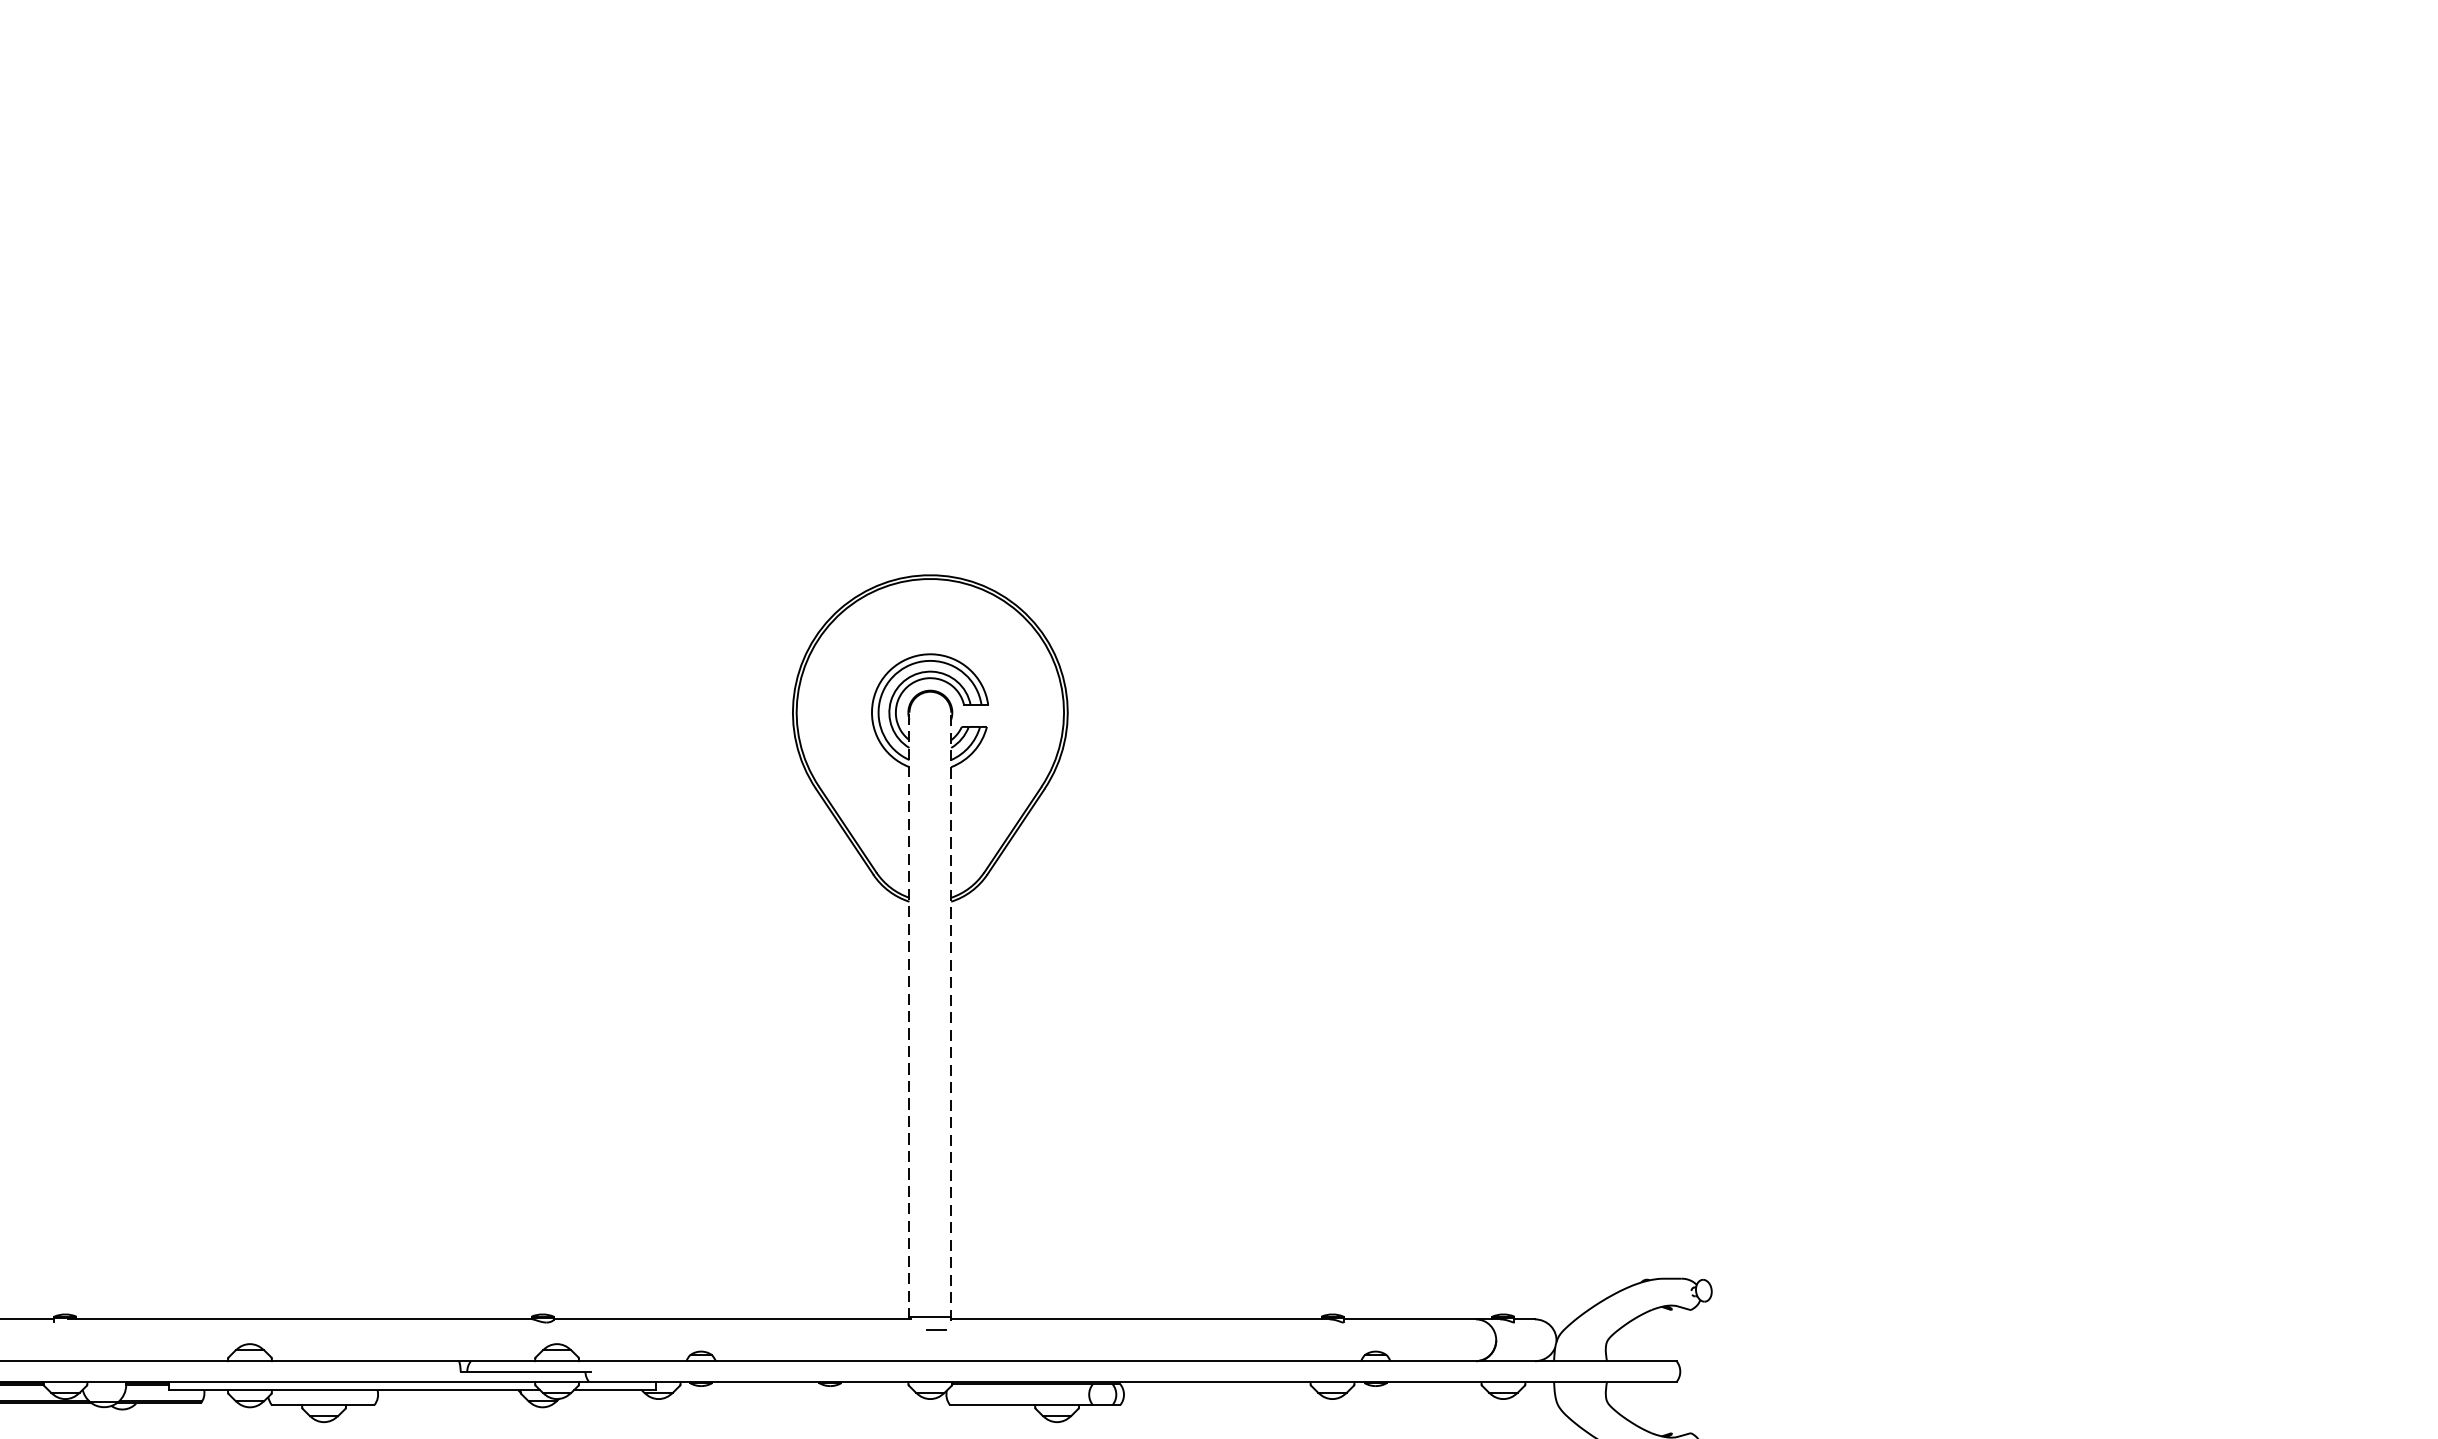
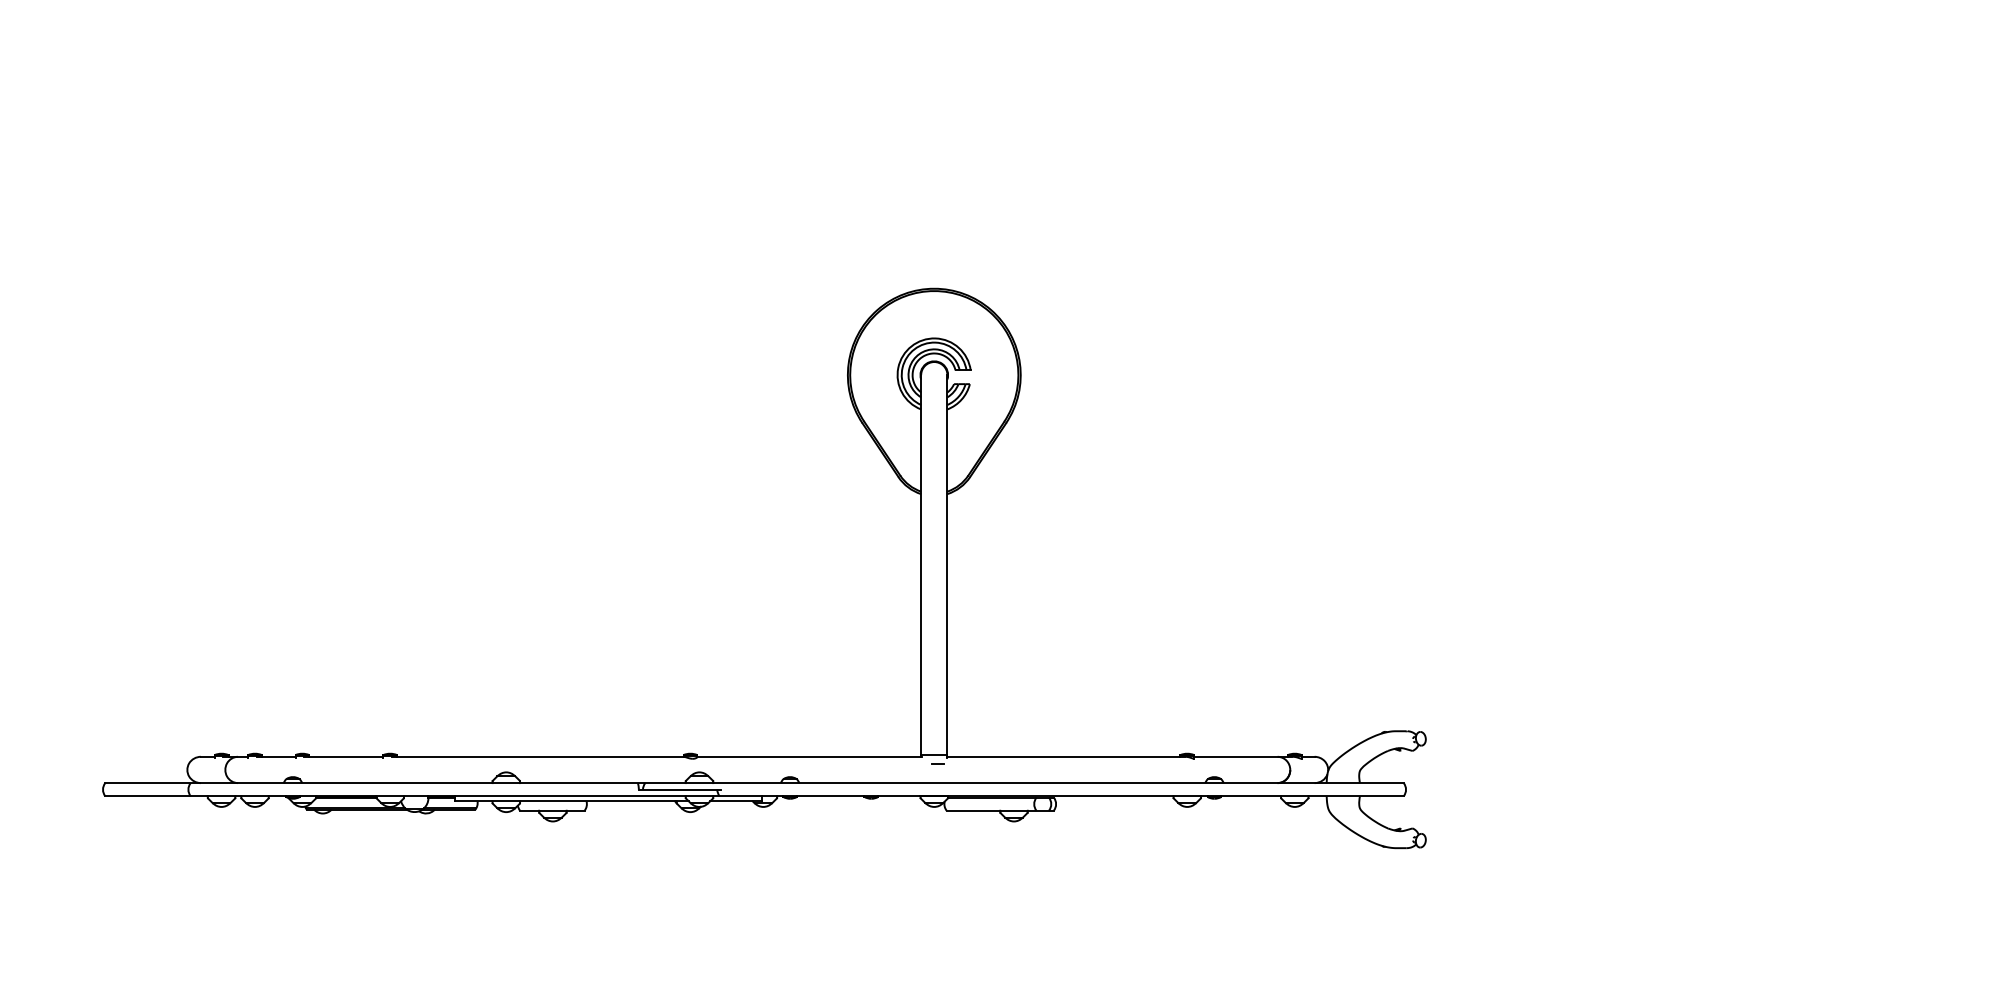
line: (951, 1015) -> (947, 565), dashed -> solid
line: (909, 1016) -> (921, 566), dashed -> solid

